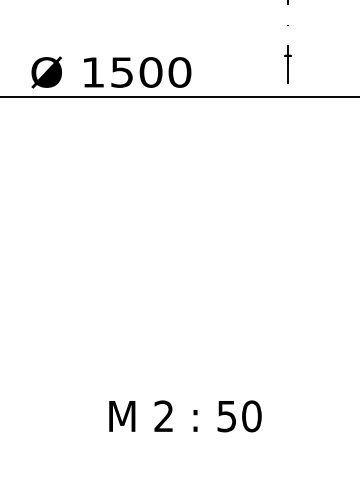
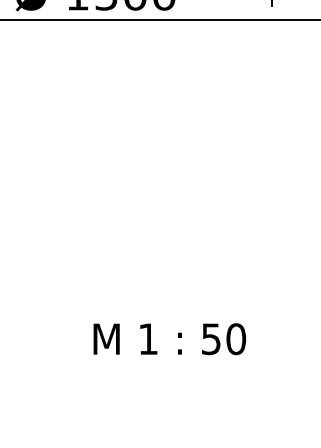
text: (163, 415) -> (147, 338), 2 -> 1

